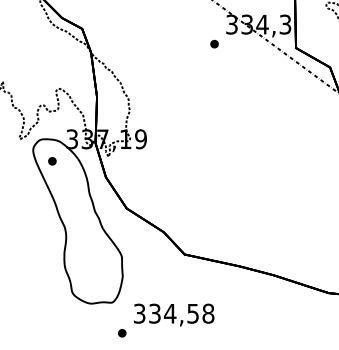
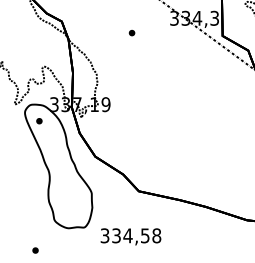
part: (214, 43) -> (132, 32), moved
part: (122, 333) -> (35, 250), moved

